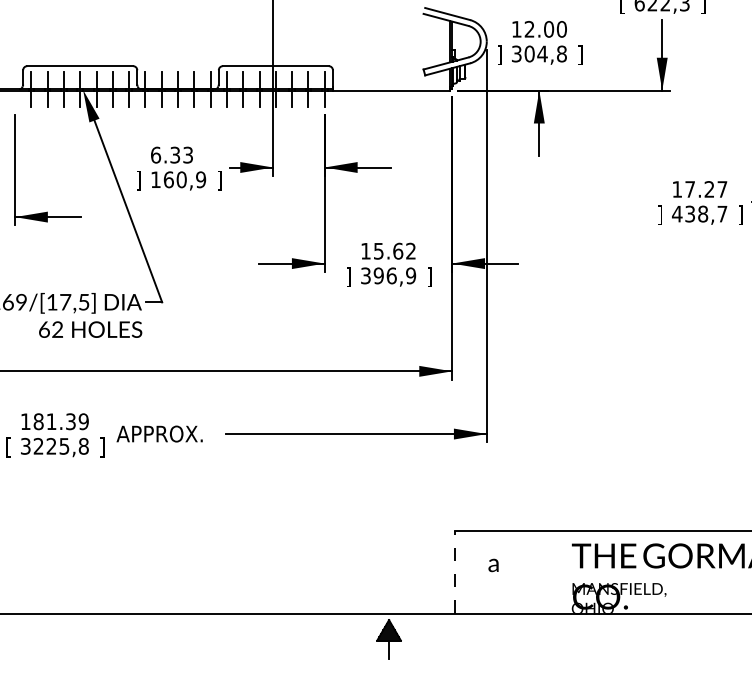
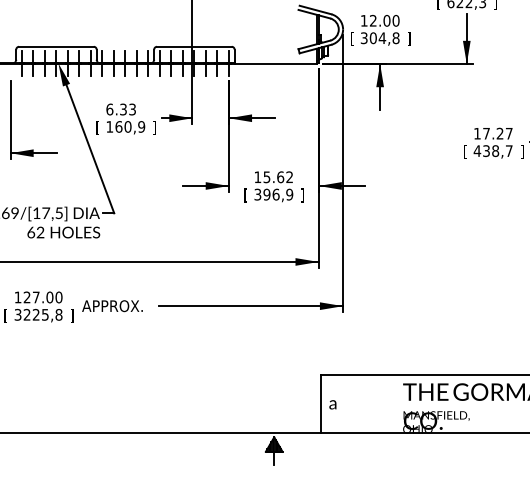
text: (500, 54) -> (352, 38), ] -> [
text: (138, 180) -> (97, 127), ] -> [
text: (660, 214) -> (465, 151), ] -> [
text: (348, 277) -> (245, 195), ] -> [
text: (60, 421) -> (42, 297), 181.39 -> 127.00
text: (493, 565) -> (332, 404), moved
line: (454, 572) -> (320, 403), dashed -> solid

